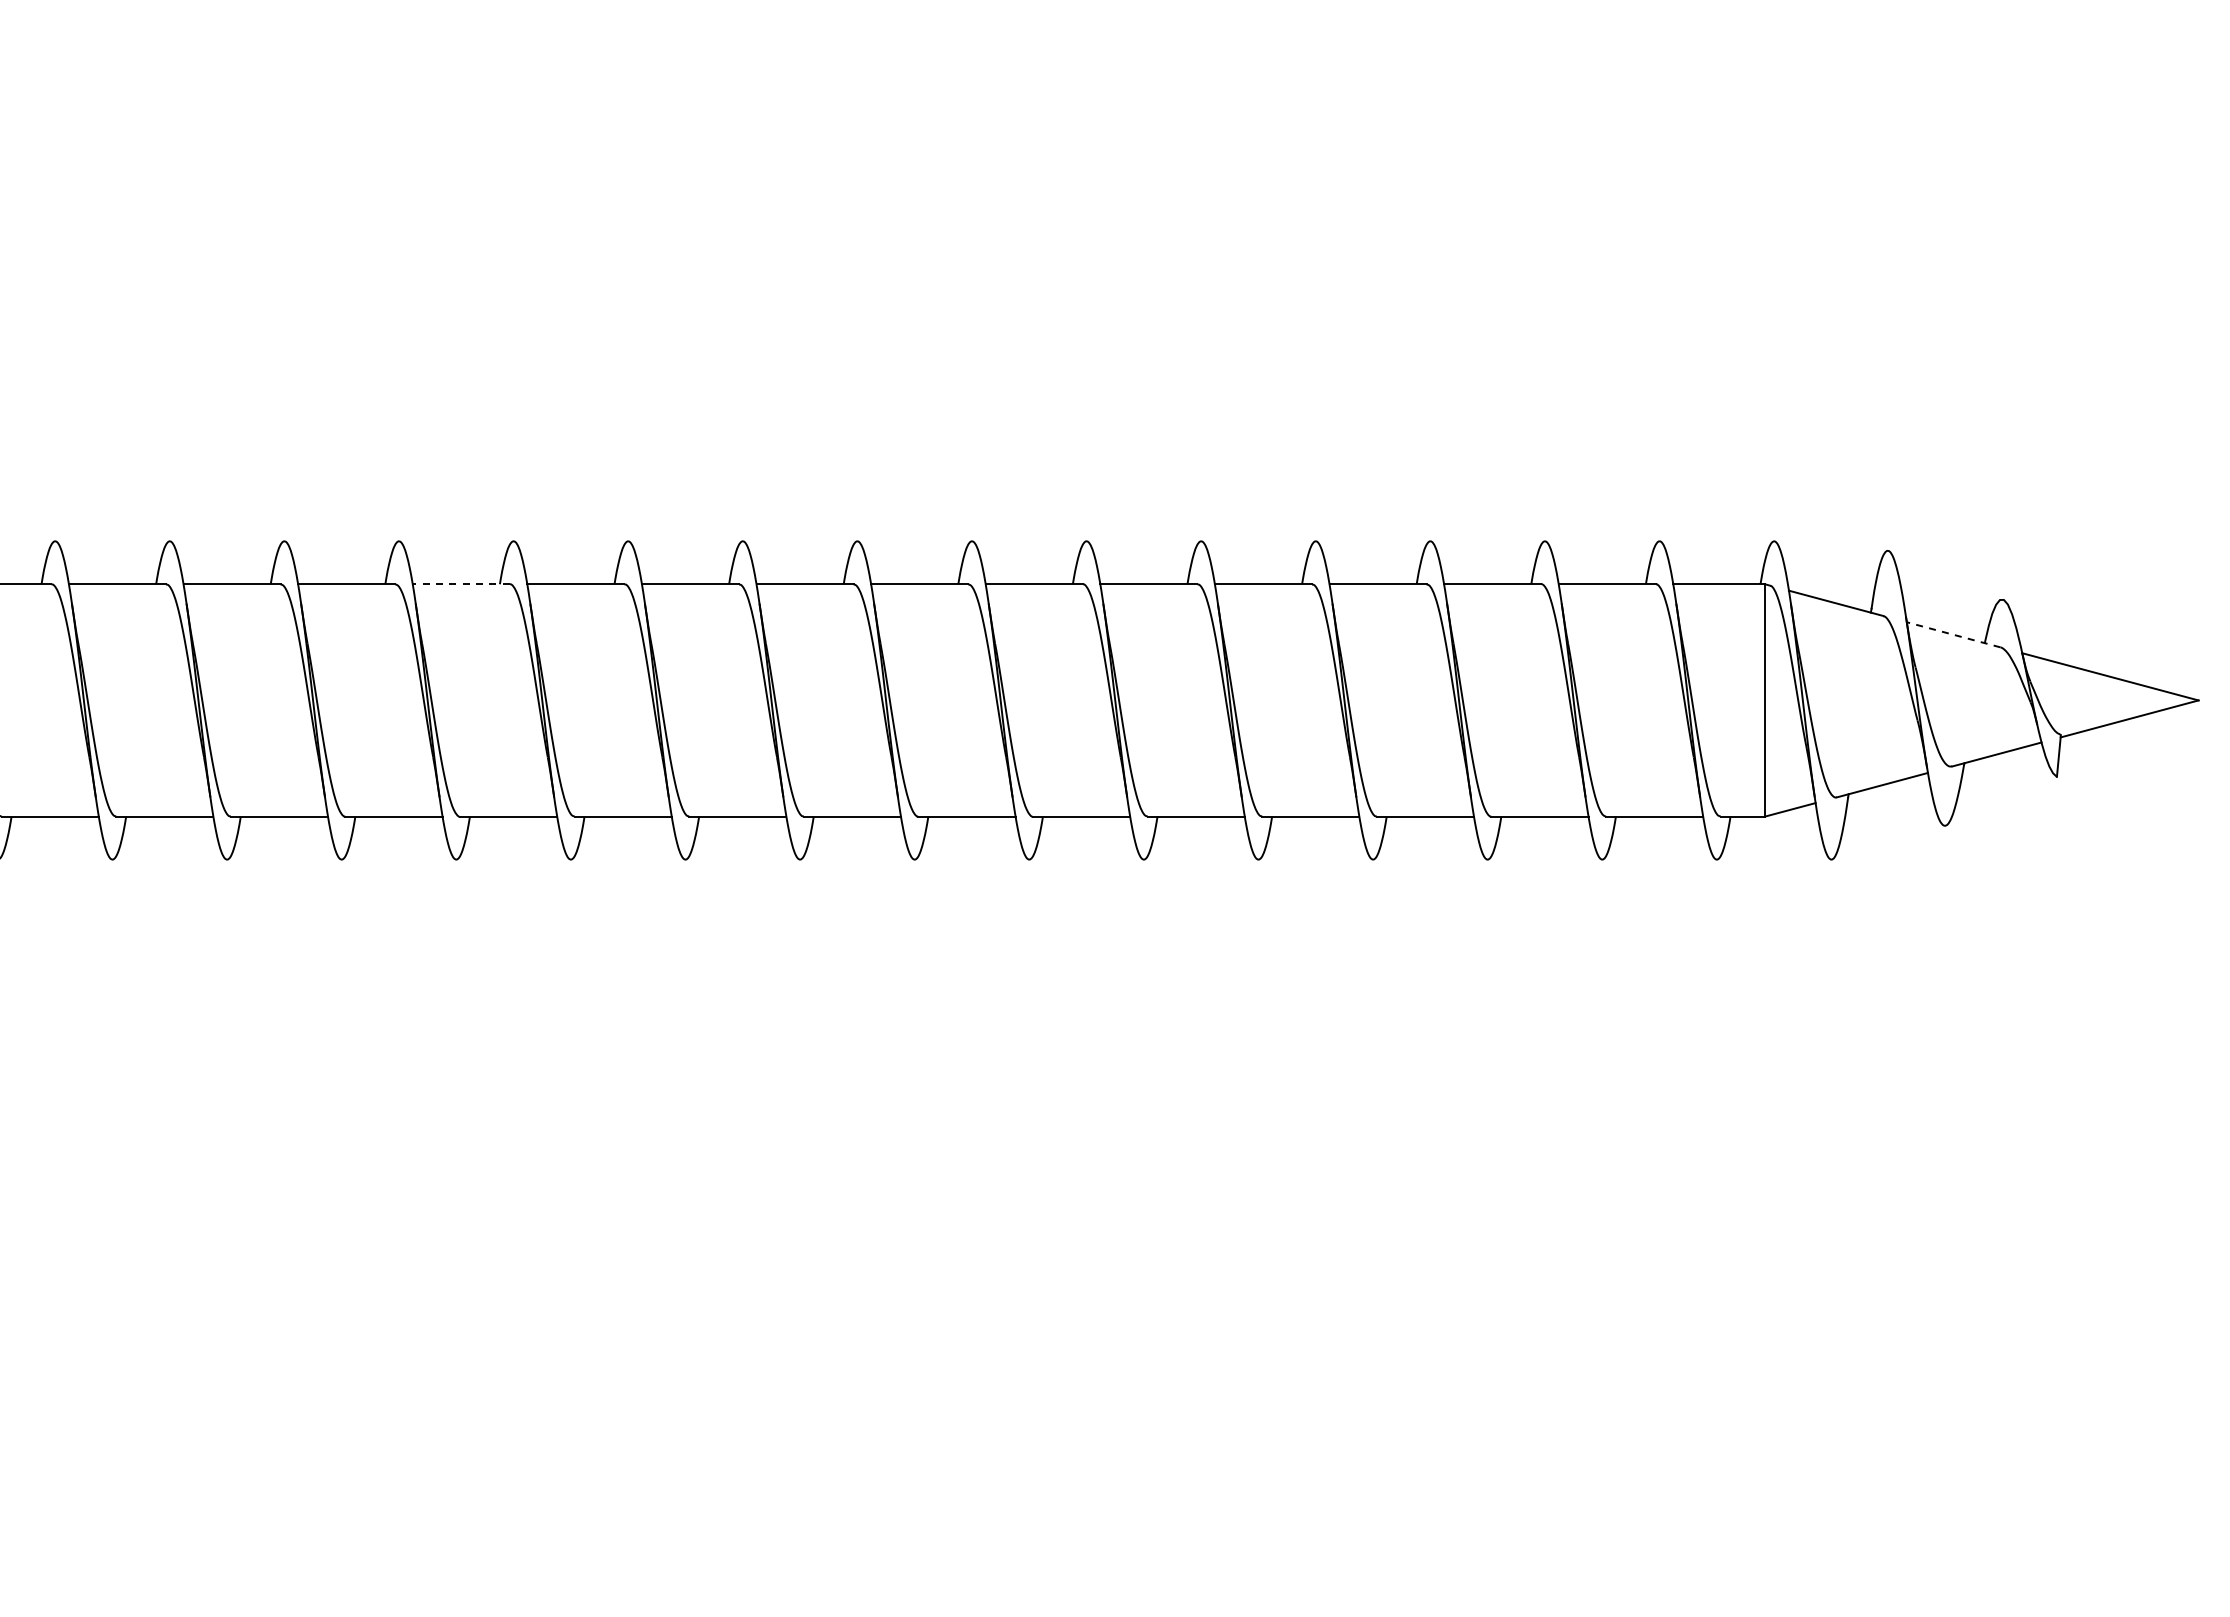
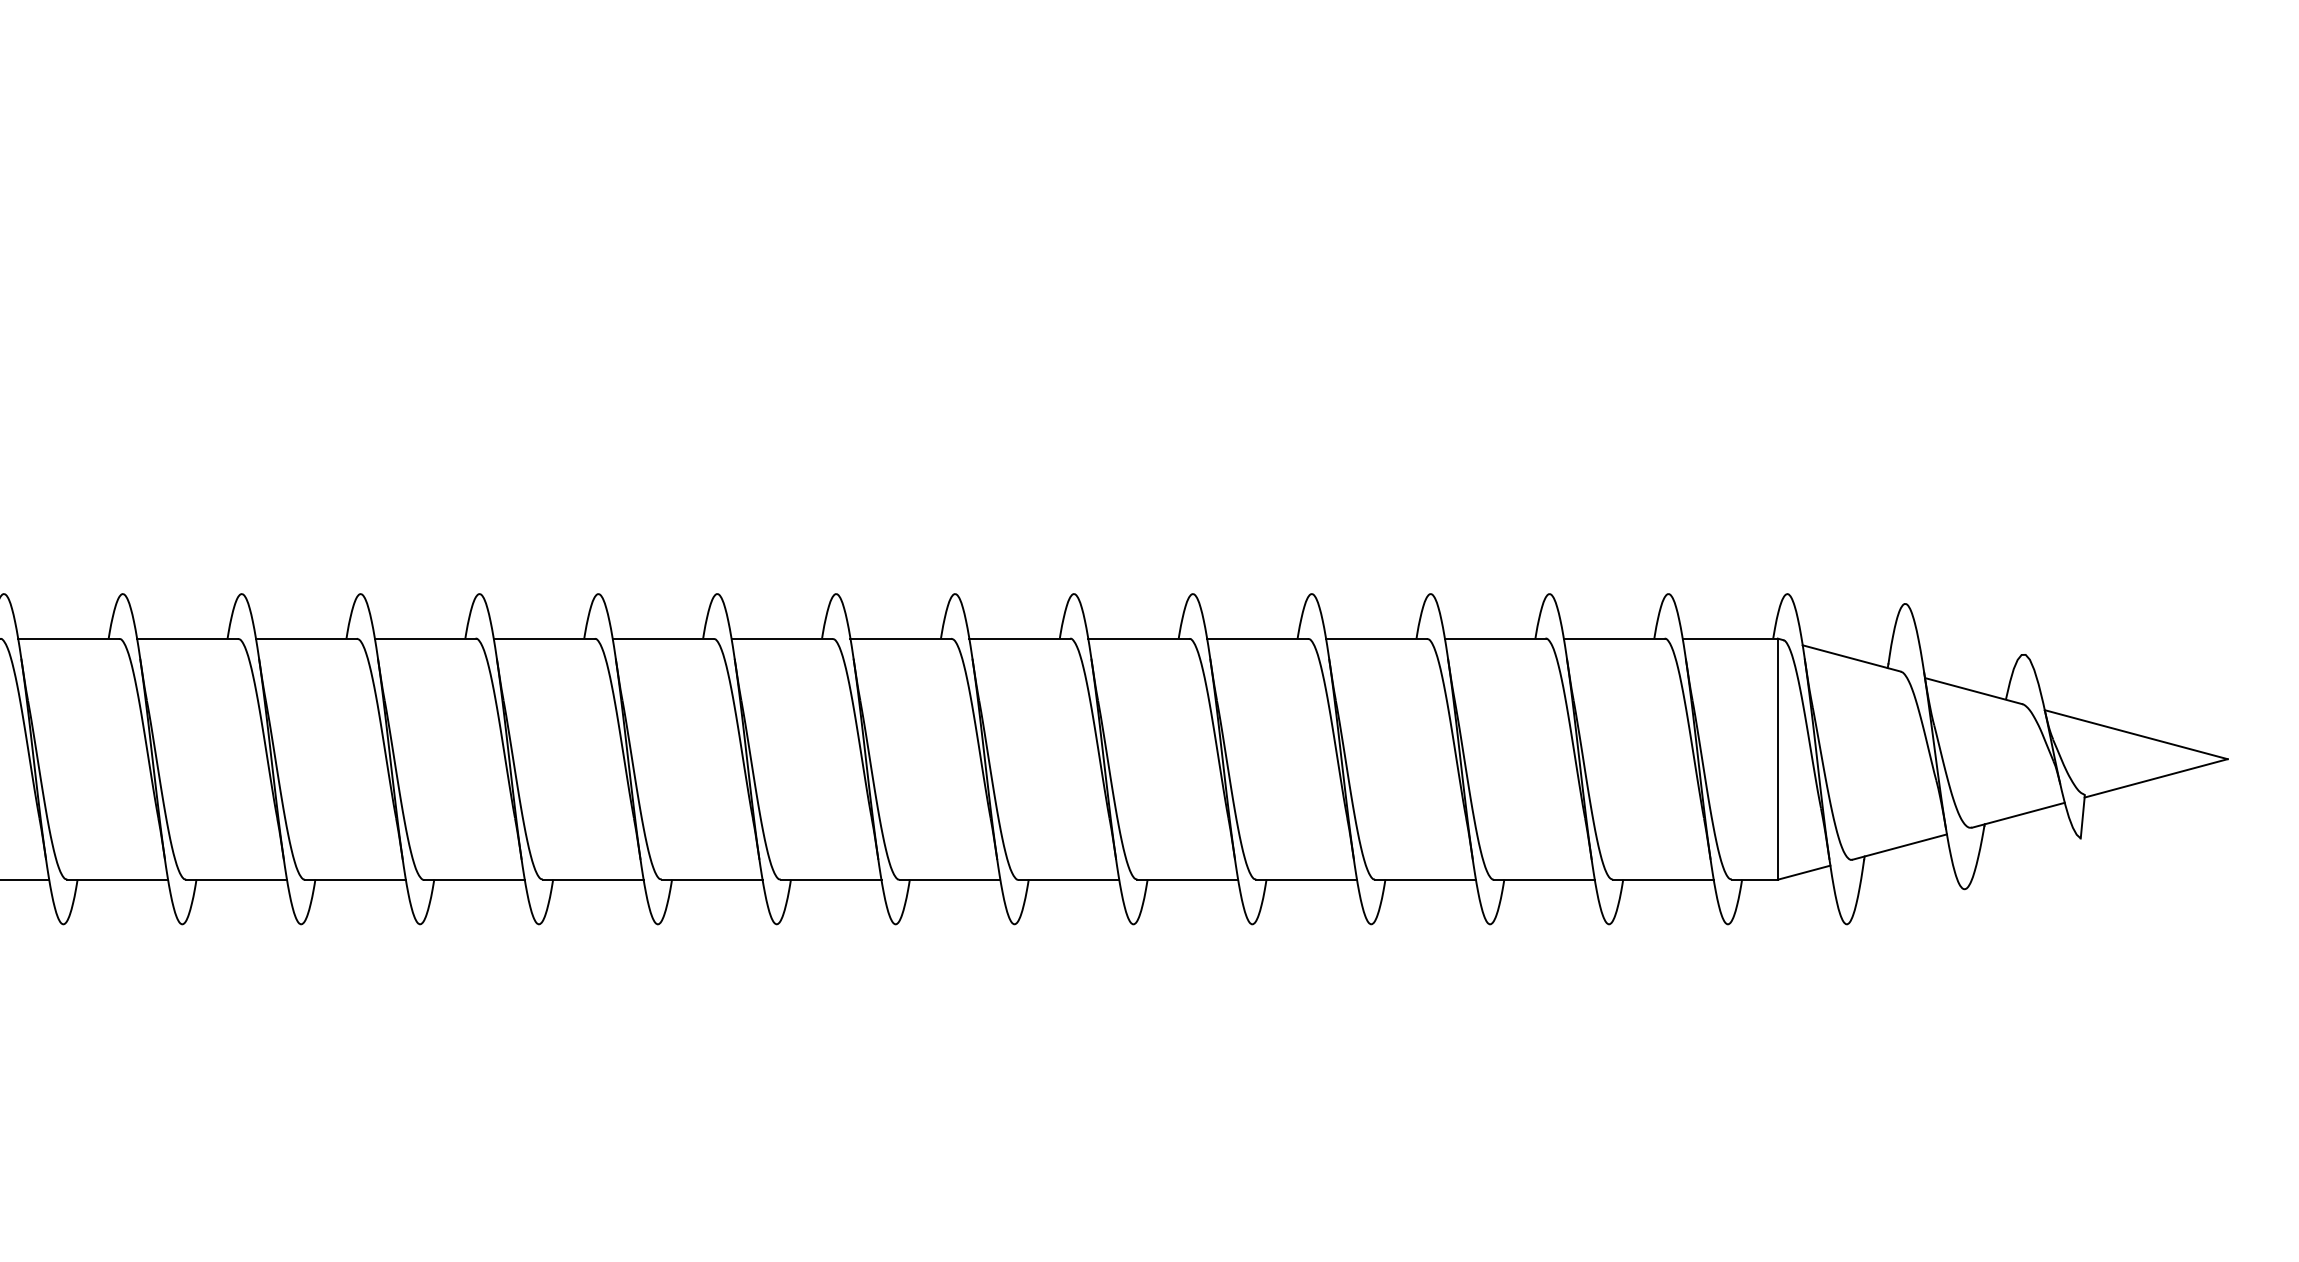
line: (461, 584) -> (425, 638), dashed -> solid
line: (1953, 634) -> (1973, 690), dashed -> solid

